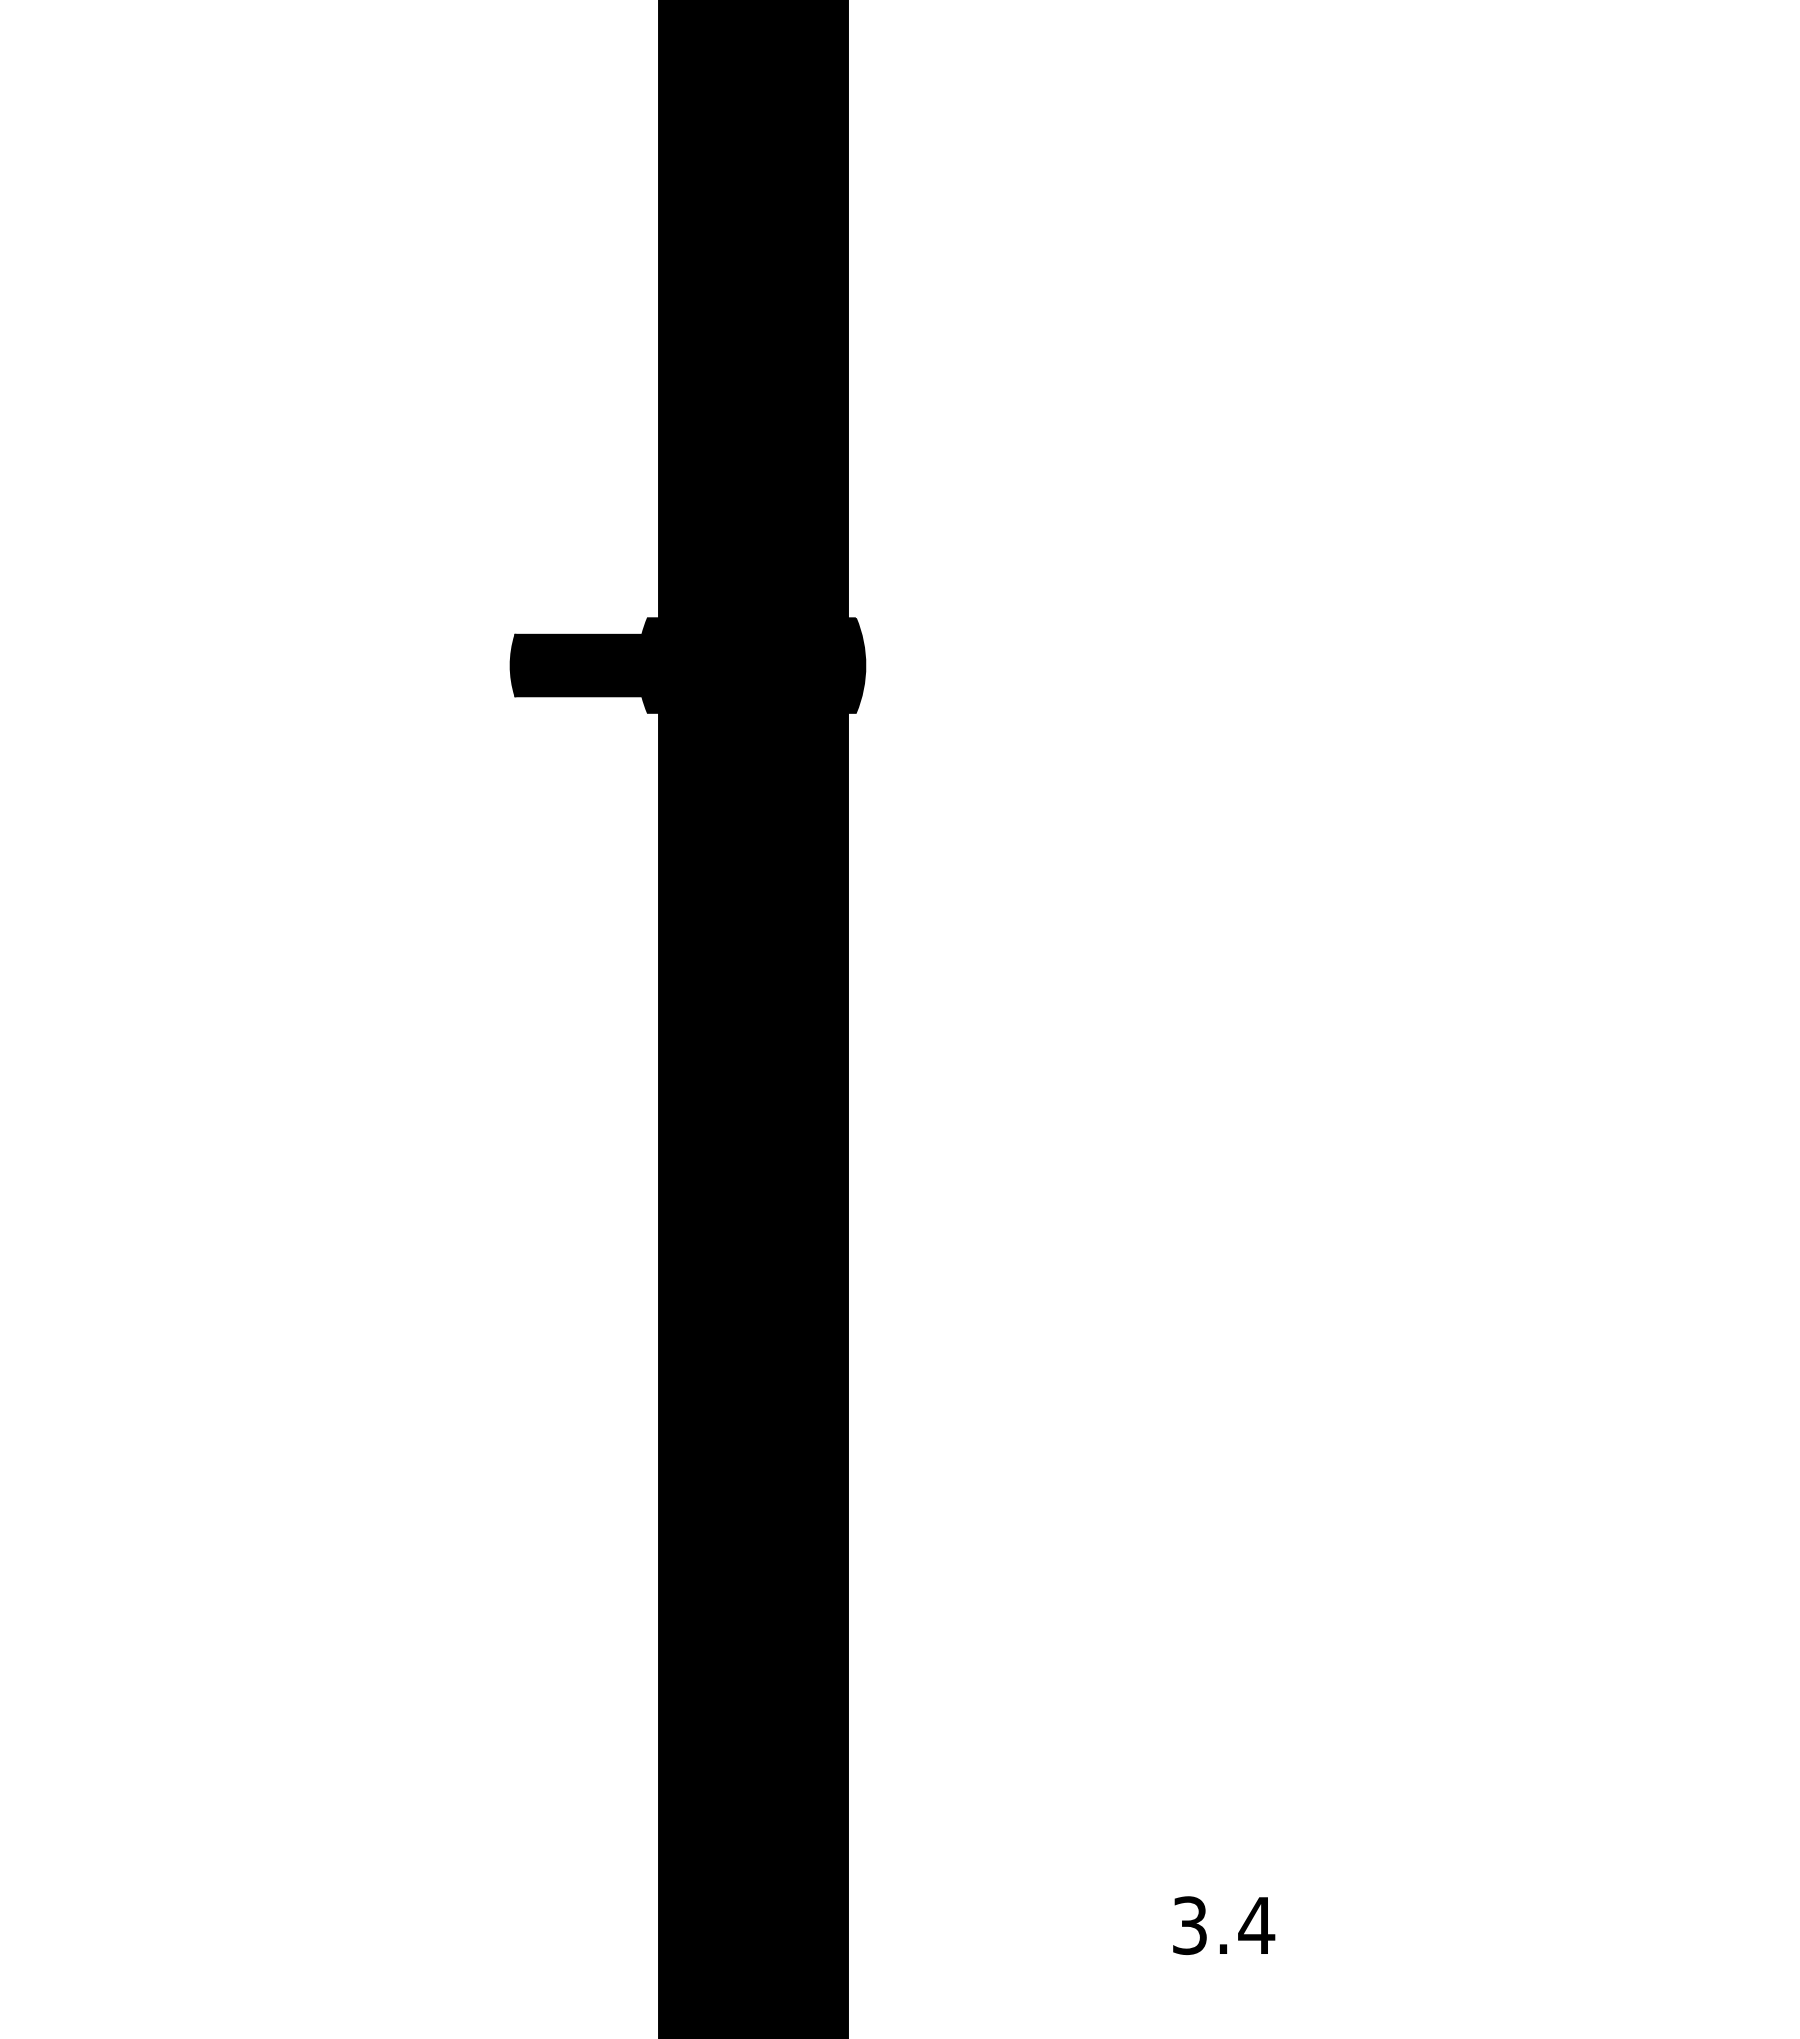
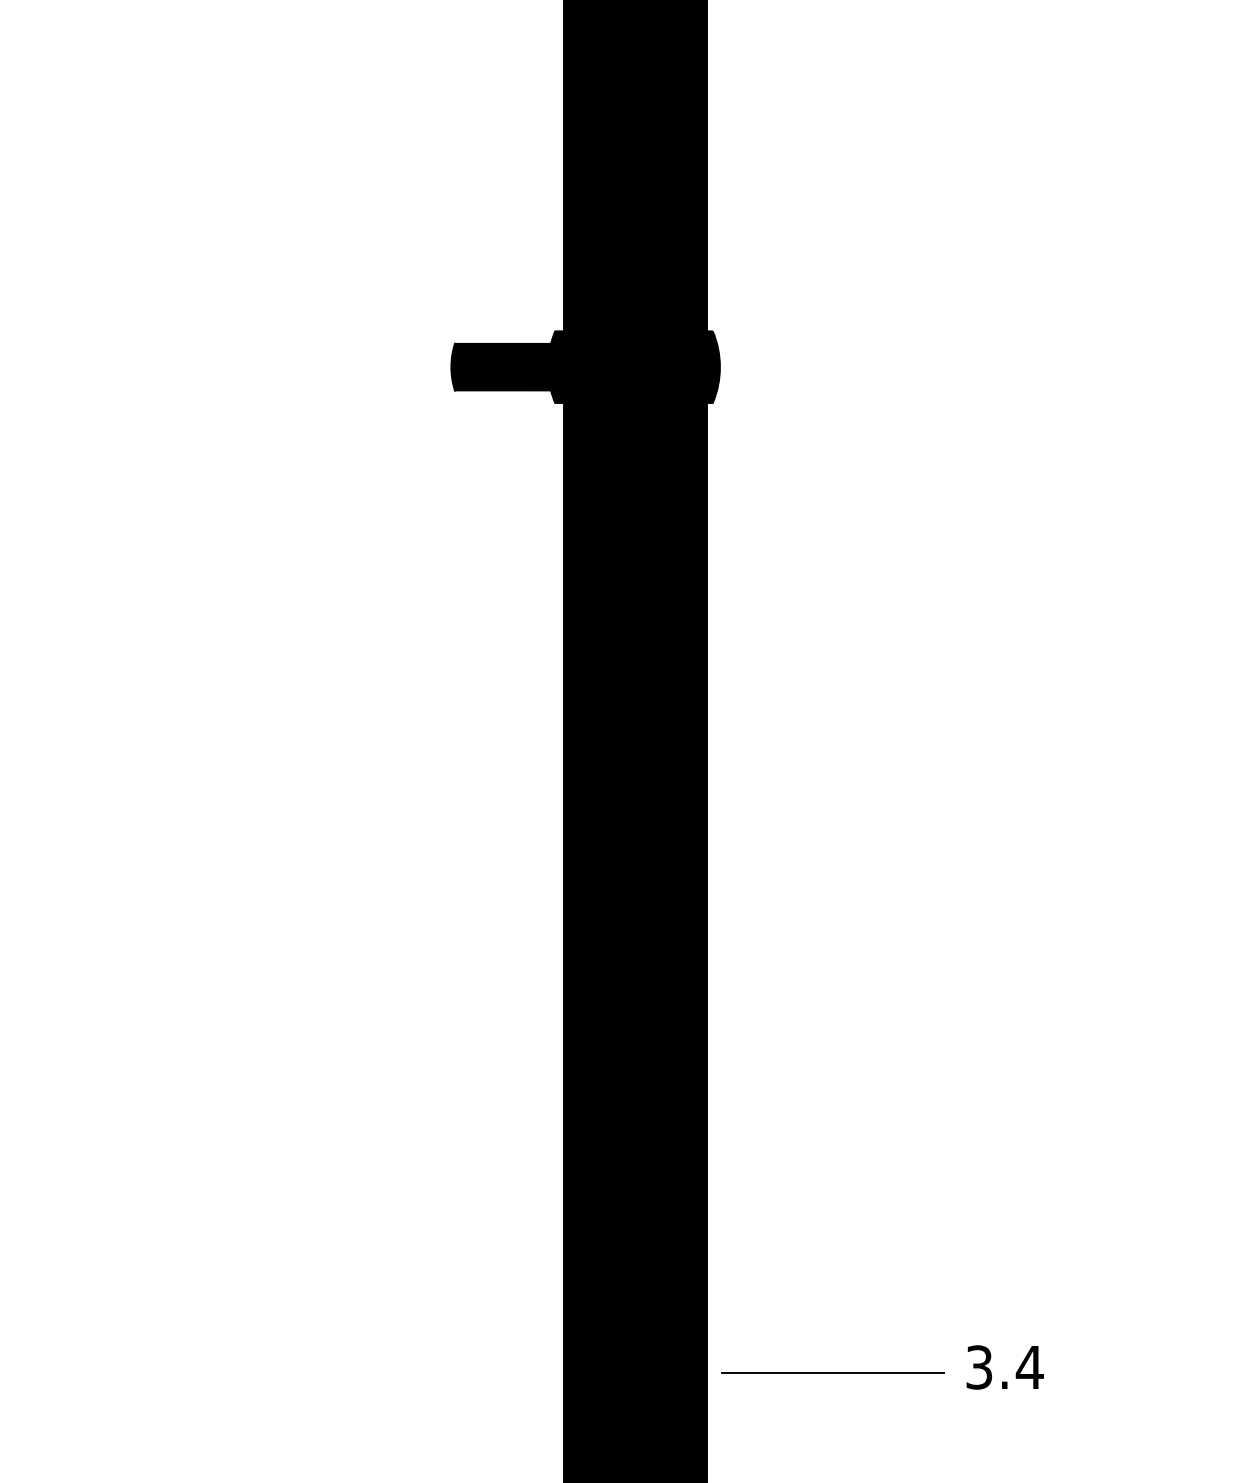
text: (1224, 1925) -> (1005, 1367), moved
line: (1014, 1993) -> (832, 1372), added

